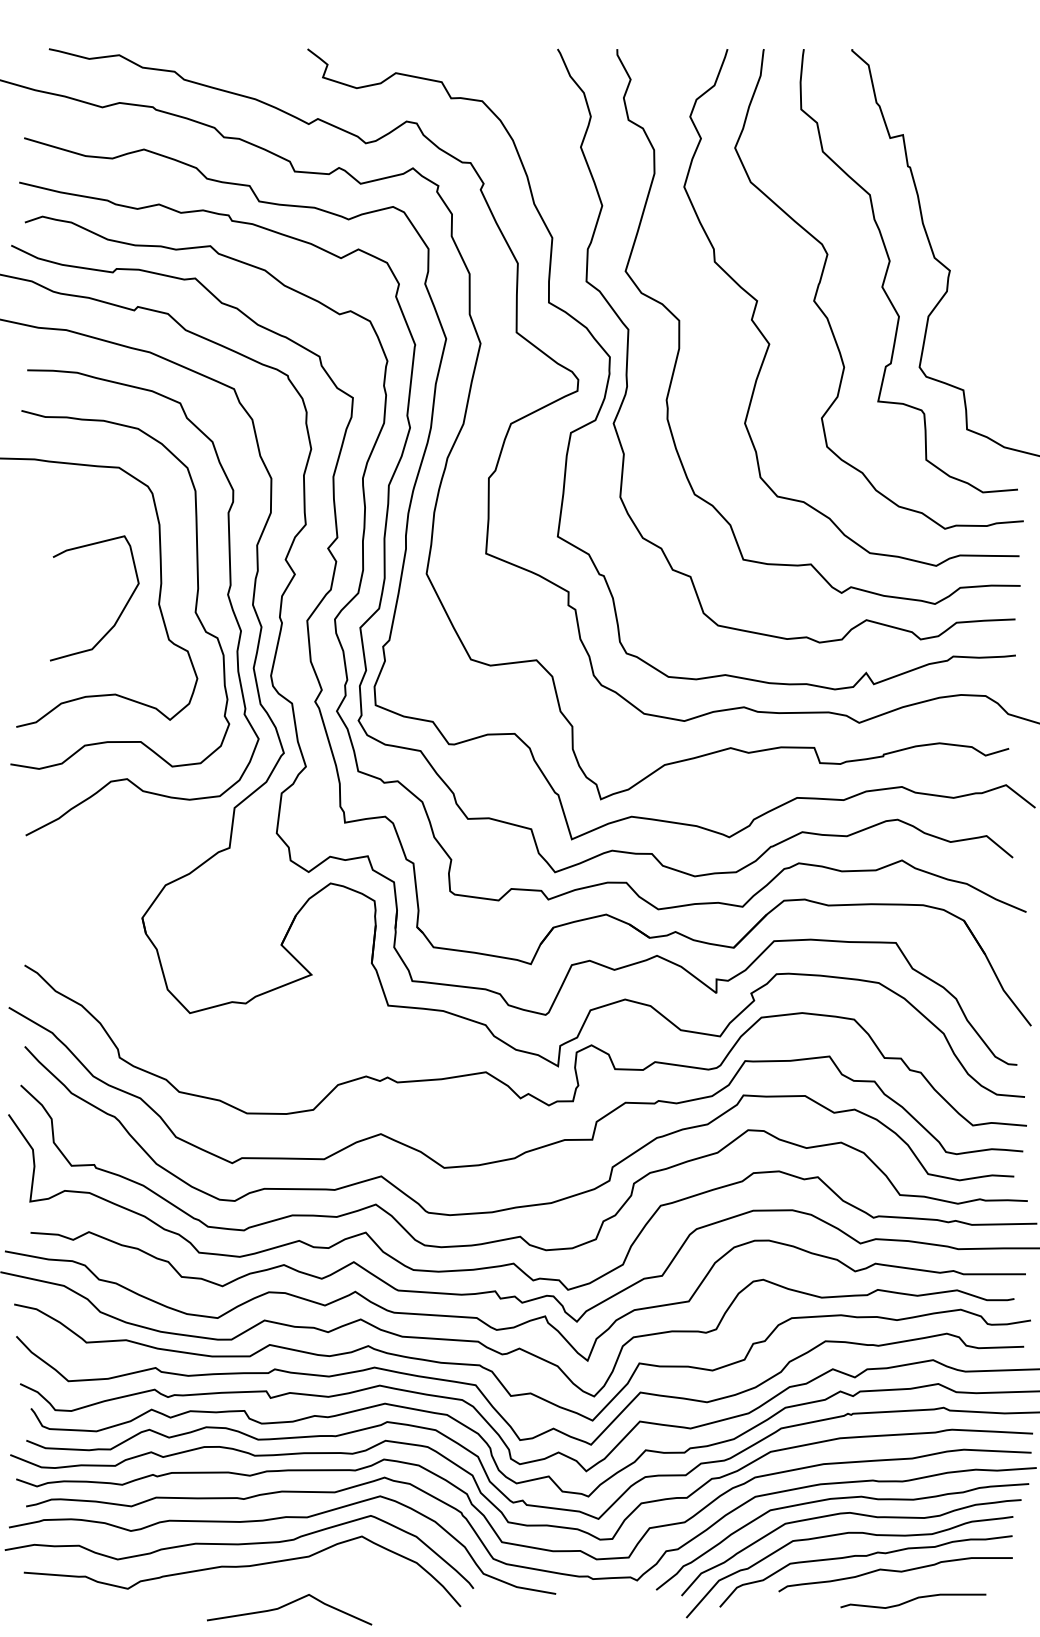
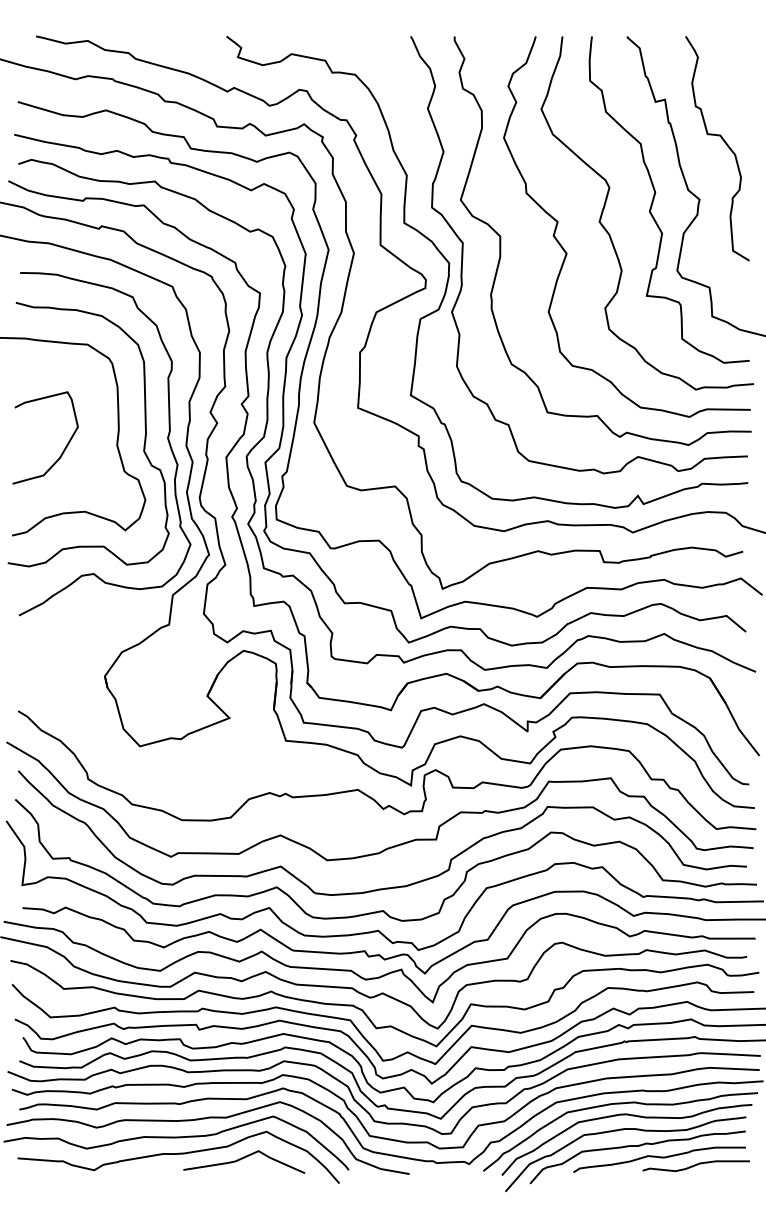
curve: (985, 195) -> (725, 144), added
curve: (120, 612) -> (64, 448), moved
curve: (913, 1600) -> (696, 1165), moved
curve: (287, 1605) -> (242, 1158), moved

